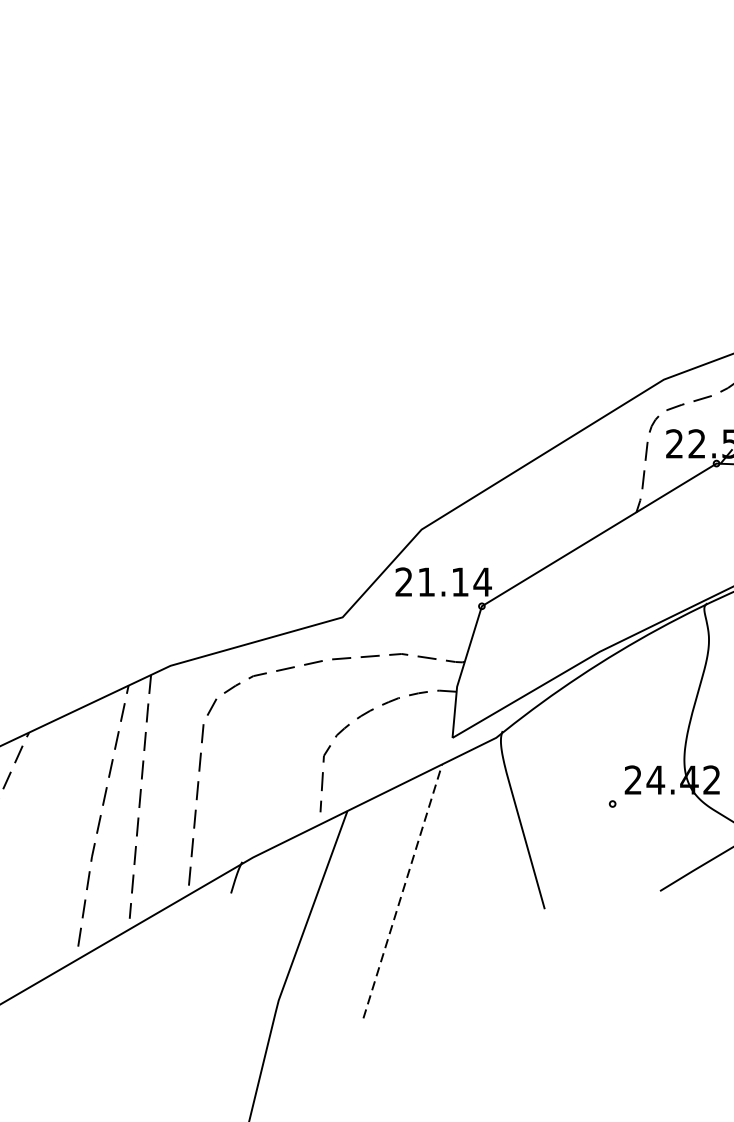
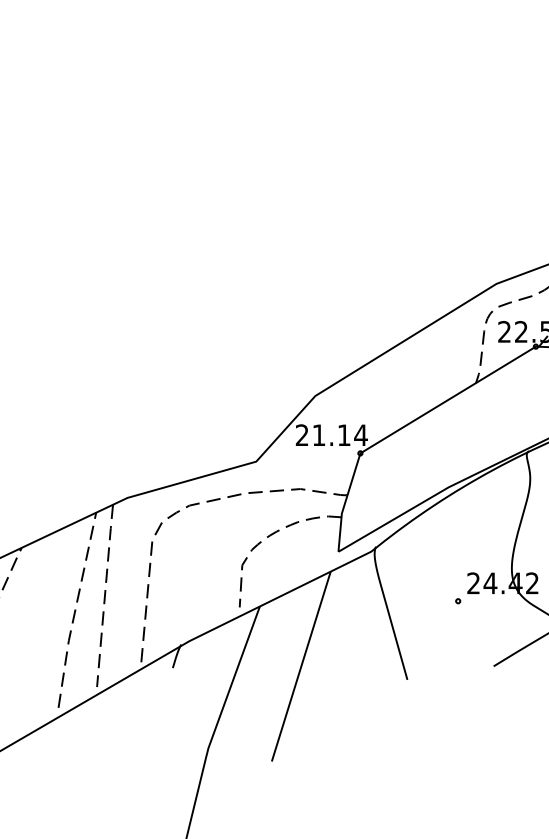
line: (403, 891) -> (301, 666), dashed -> solid

